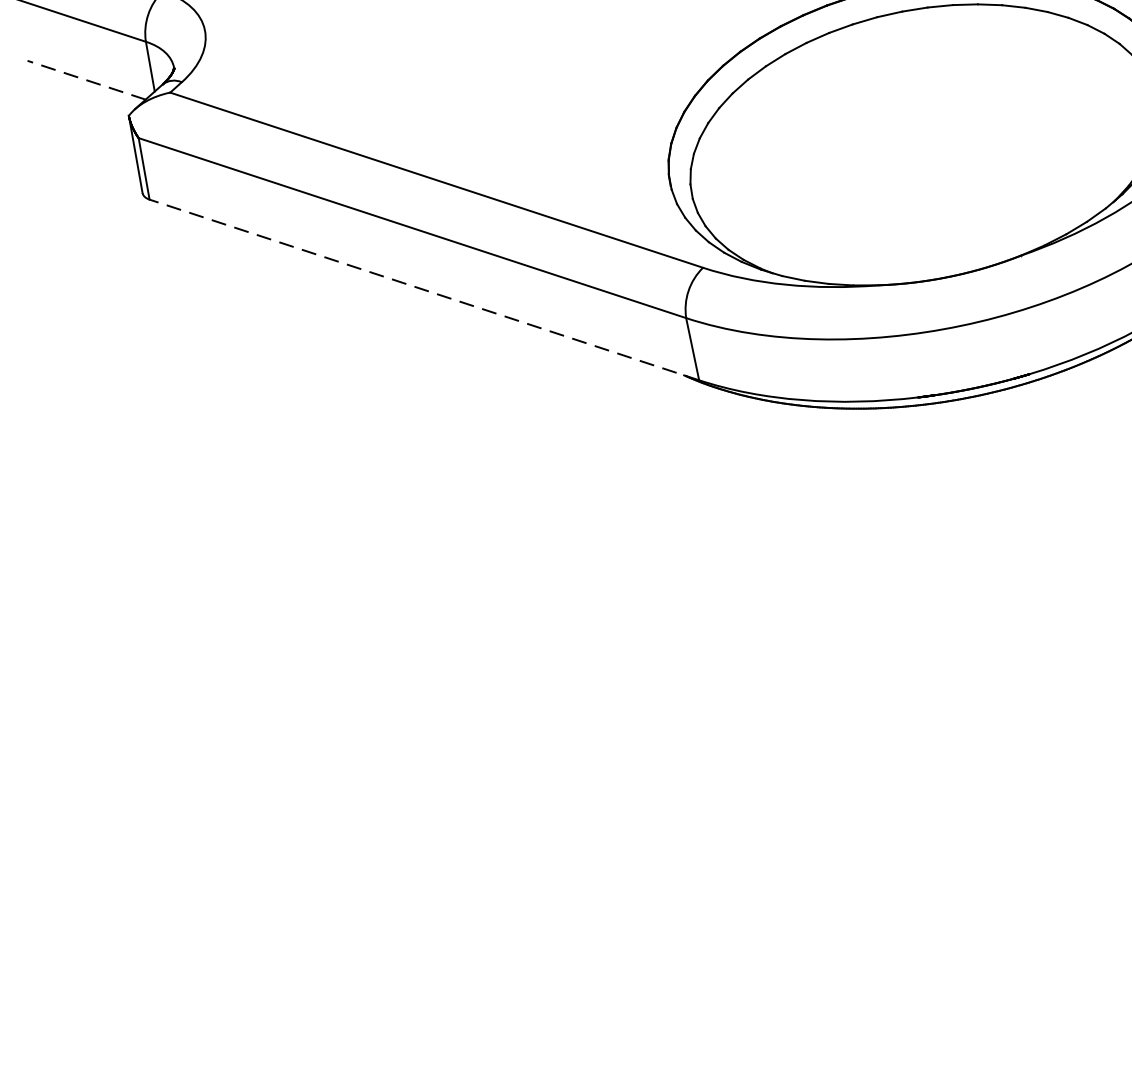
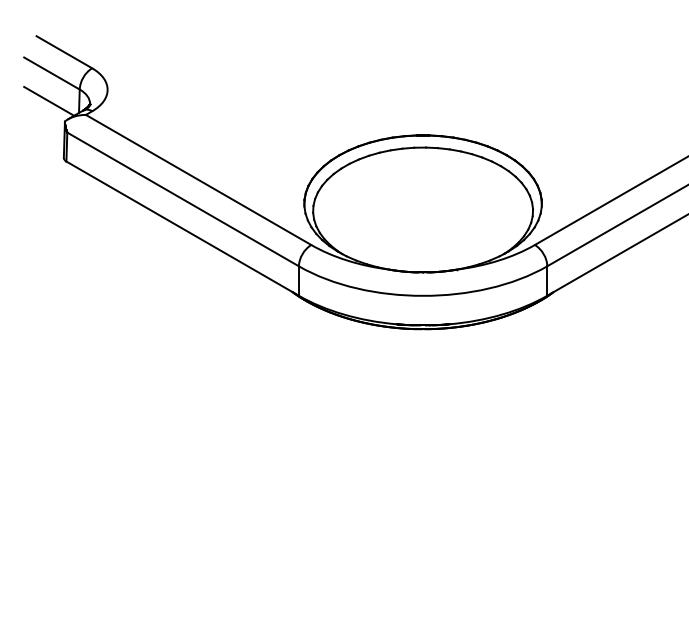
line: (87, 80) -> (49, 101), dashed -> solid
line: (424, 289) -> (182, 228), dashed -> solid

